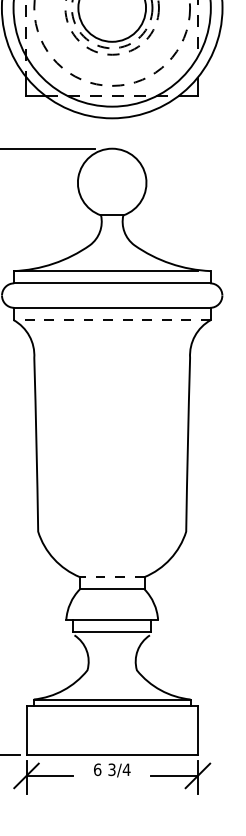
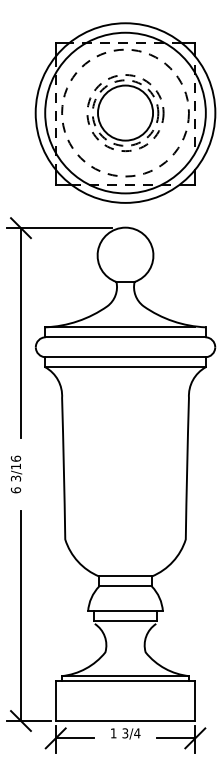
line: (112, 320) -> (125, 367), dashed -> solid
line: (112, 577) -> (125, 576), dashed -> solid
text: (97, 769) -> (113, 733), 6 -> 1

